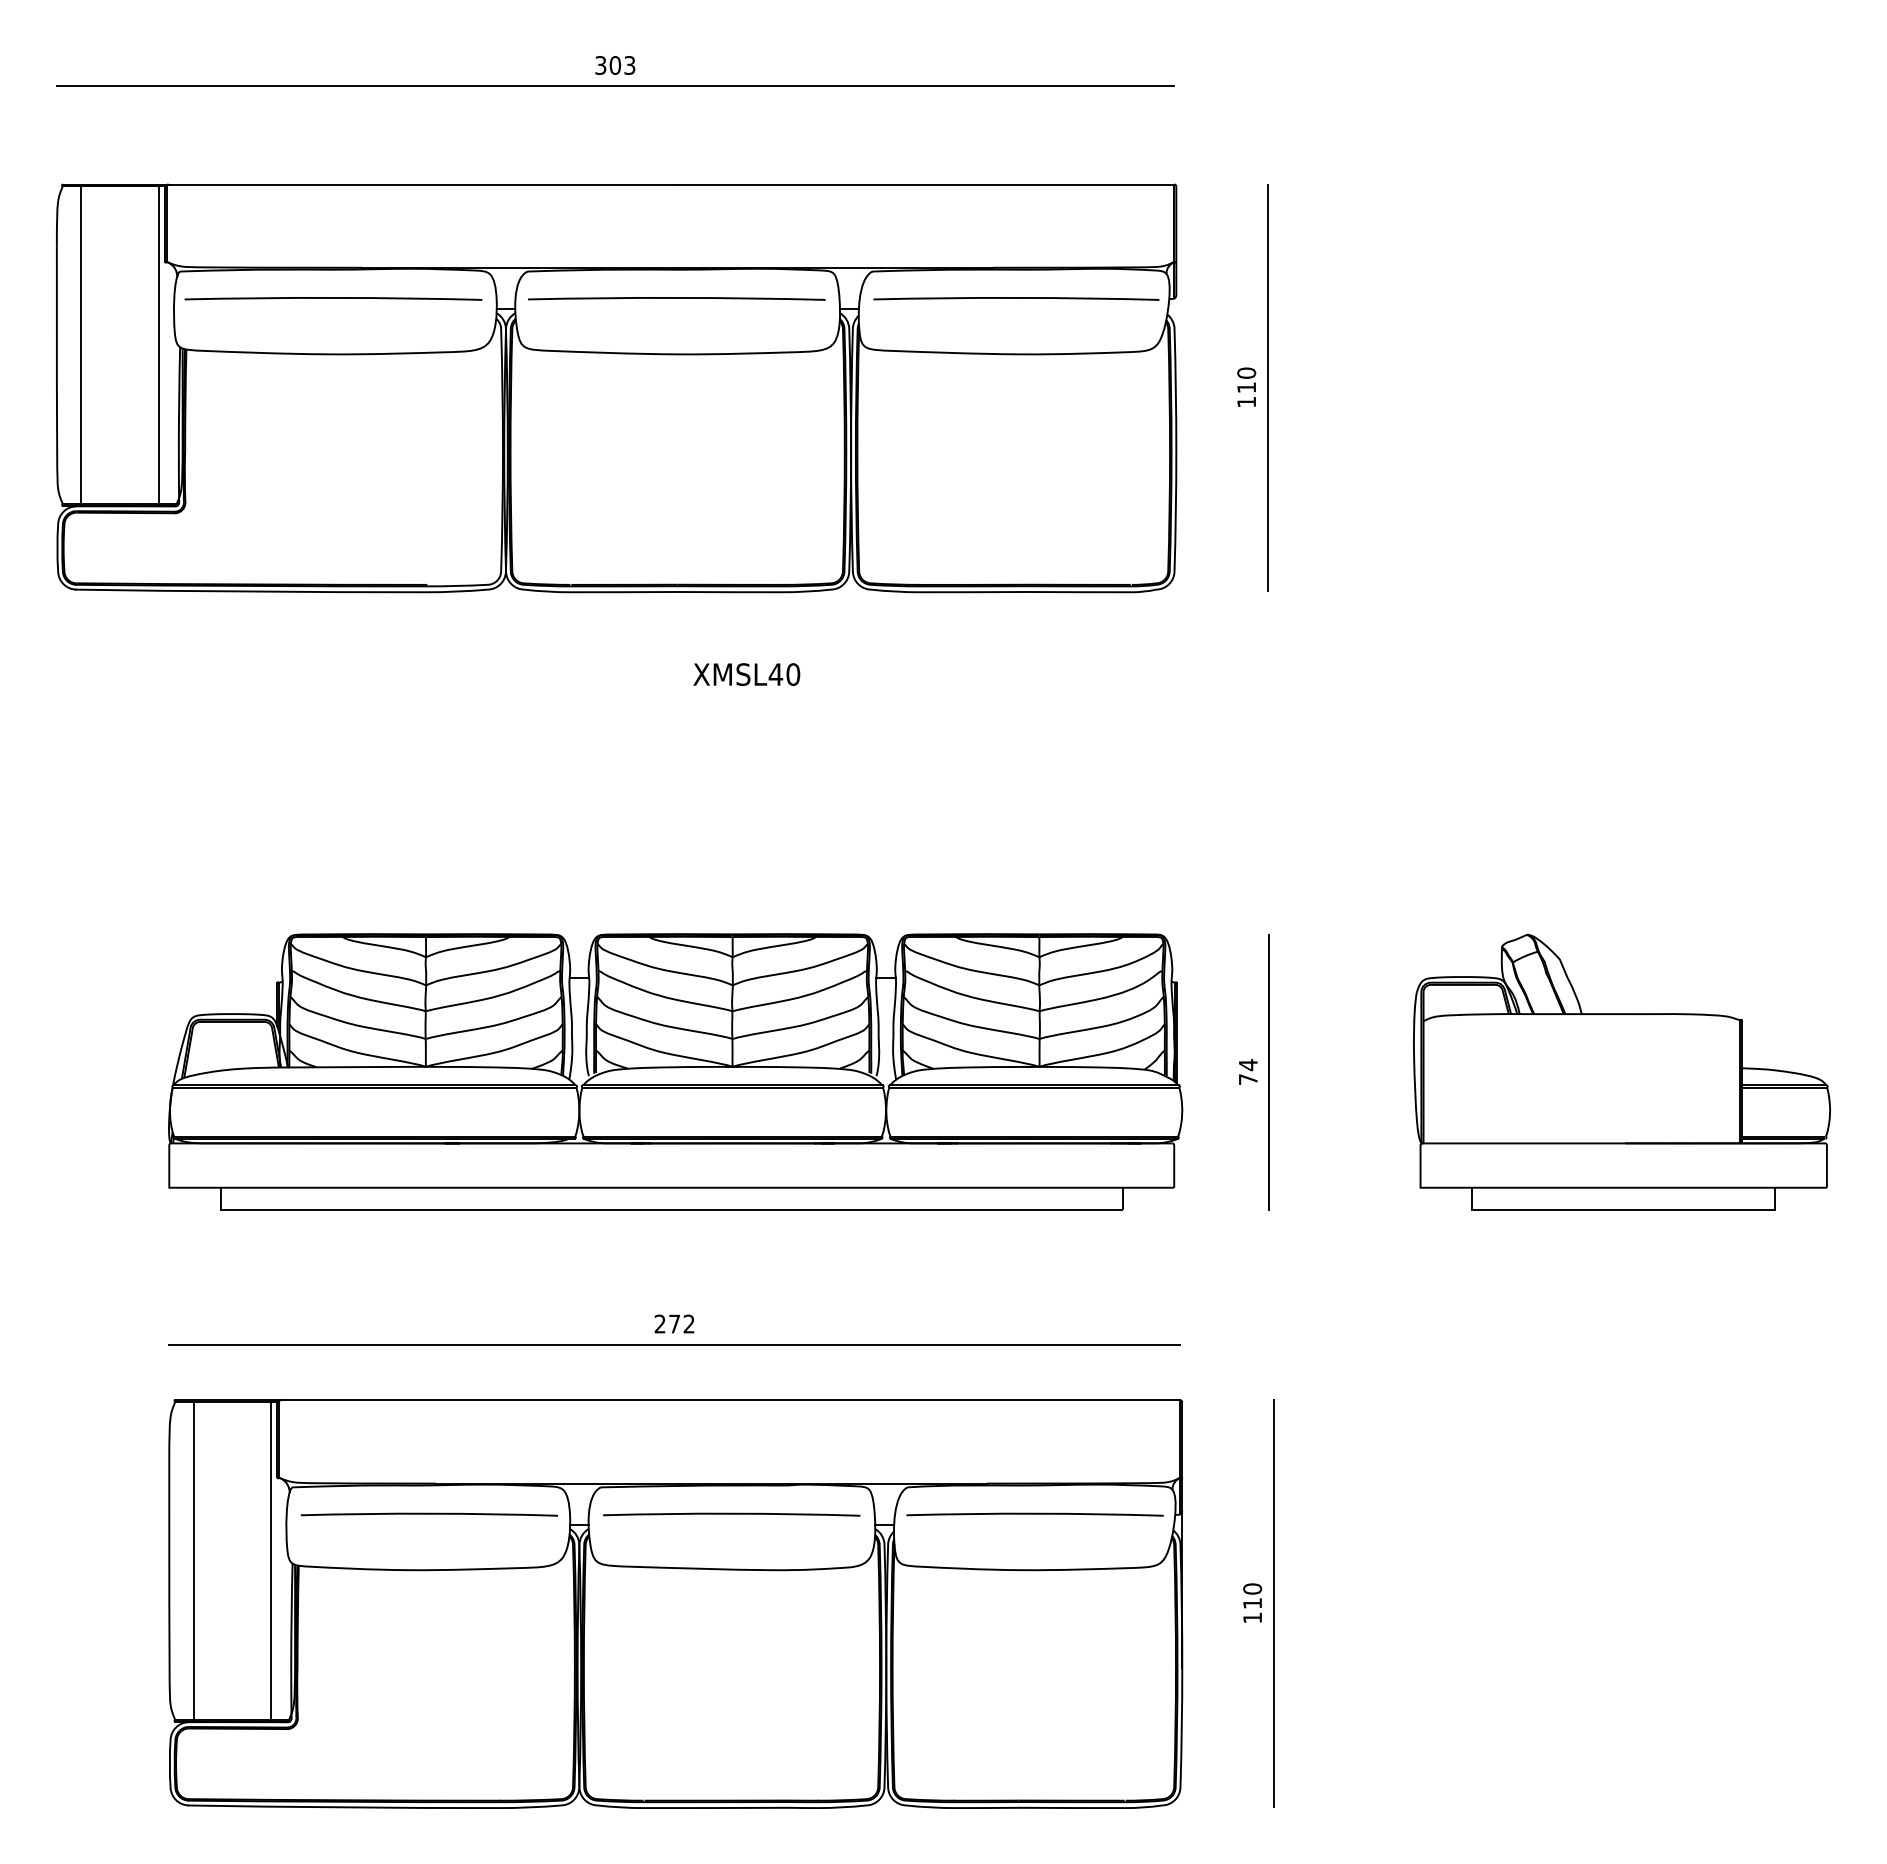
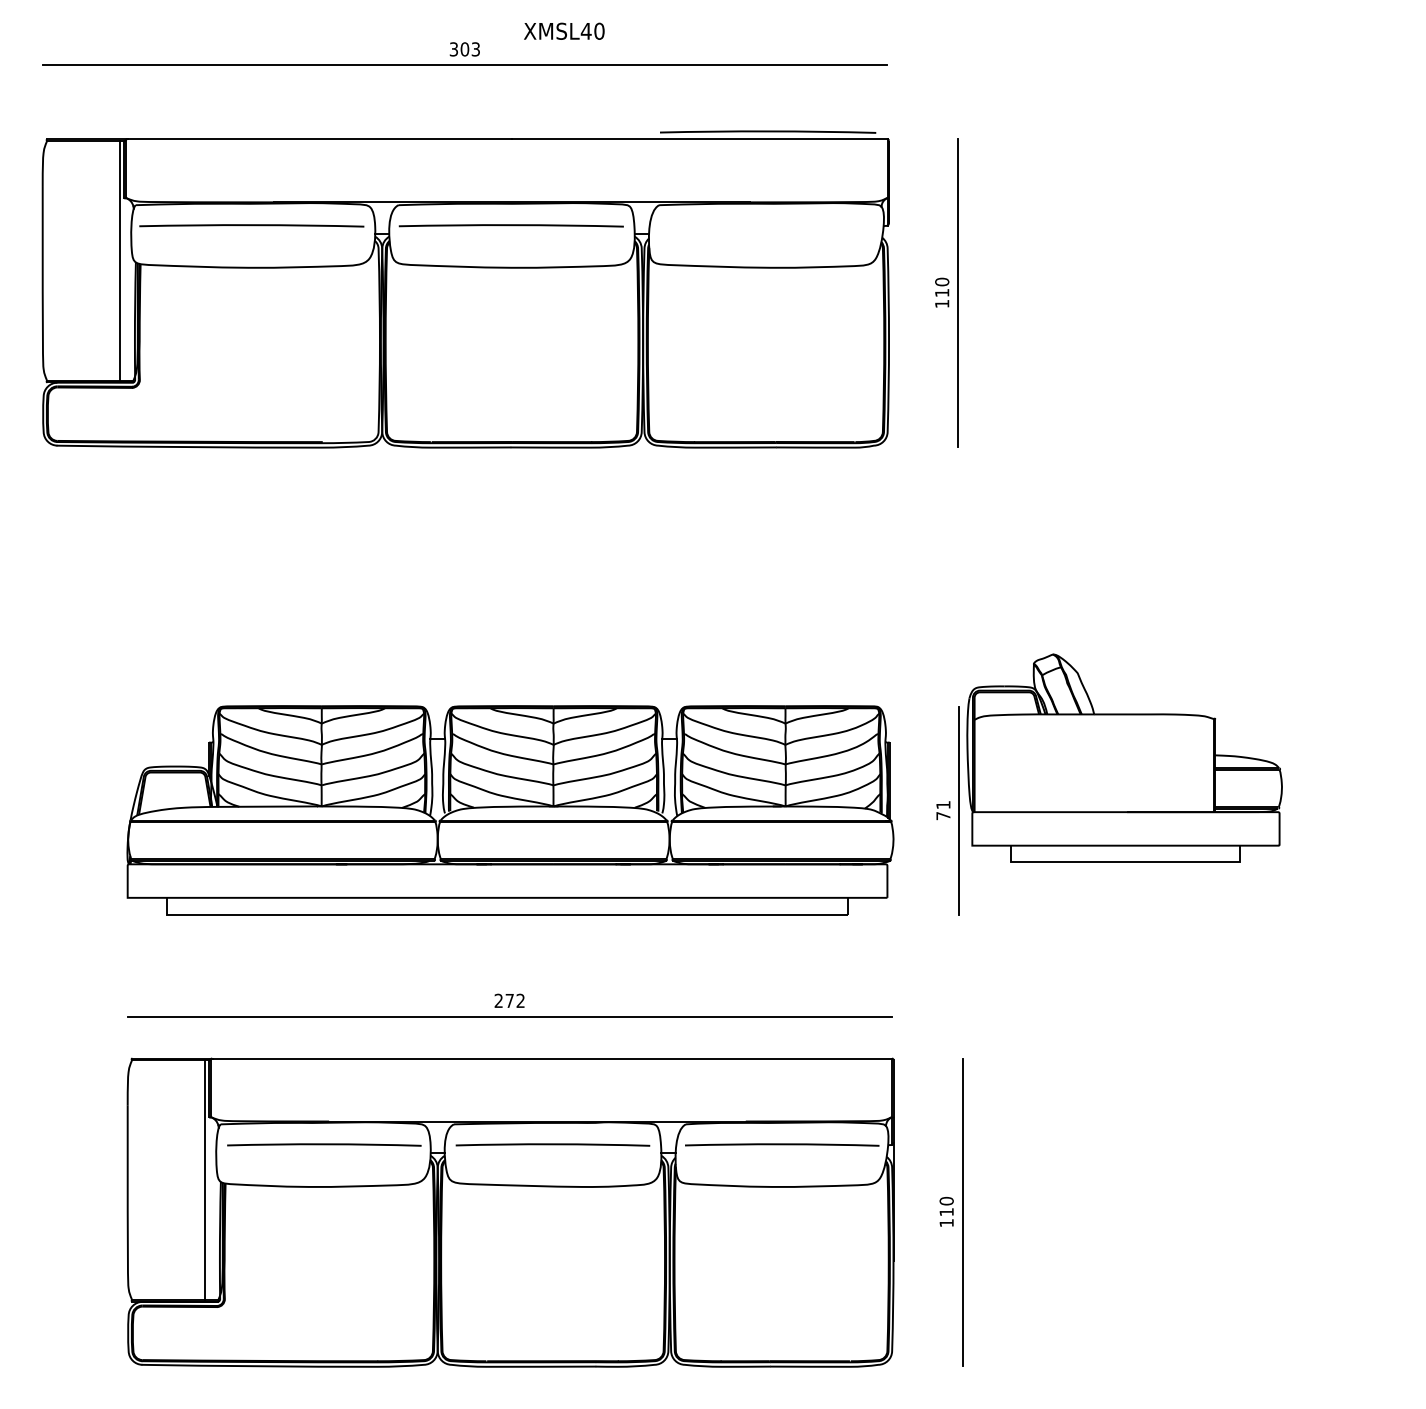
arc: (1016, 298) -> (768, 131), moved
line: (81, 345) -> (61, 261), removed
text: (746, 674) -> (564, 31), moved
text: (1248, 1065) -> (943, 805), 74 -> 71
part: (1621, 1072) -> (1124, 758), moved
line: (193, 1560) -> (145, 1179), removed

